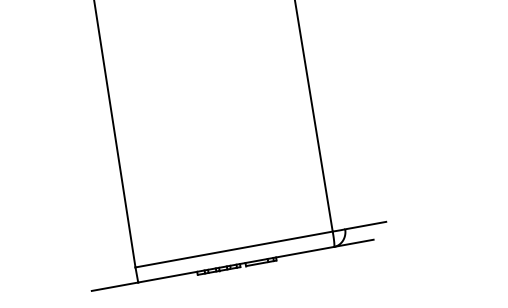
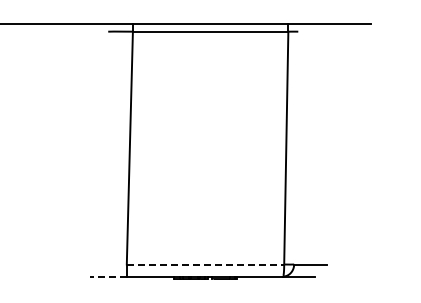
line: (234, 249) -> (205, 264), solid -> dashed
line: (115, 286) -> (108, 276), solid -> dashed

